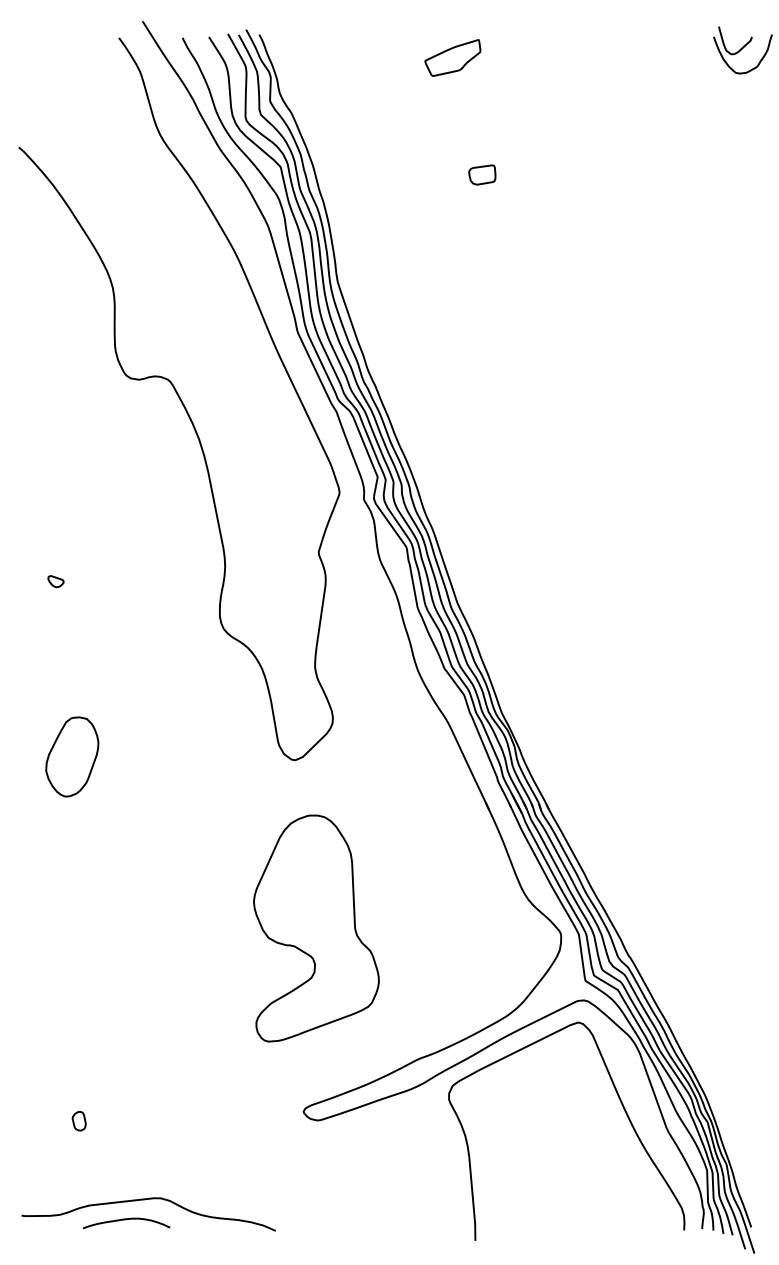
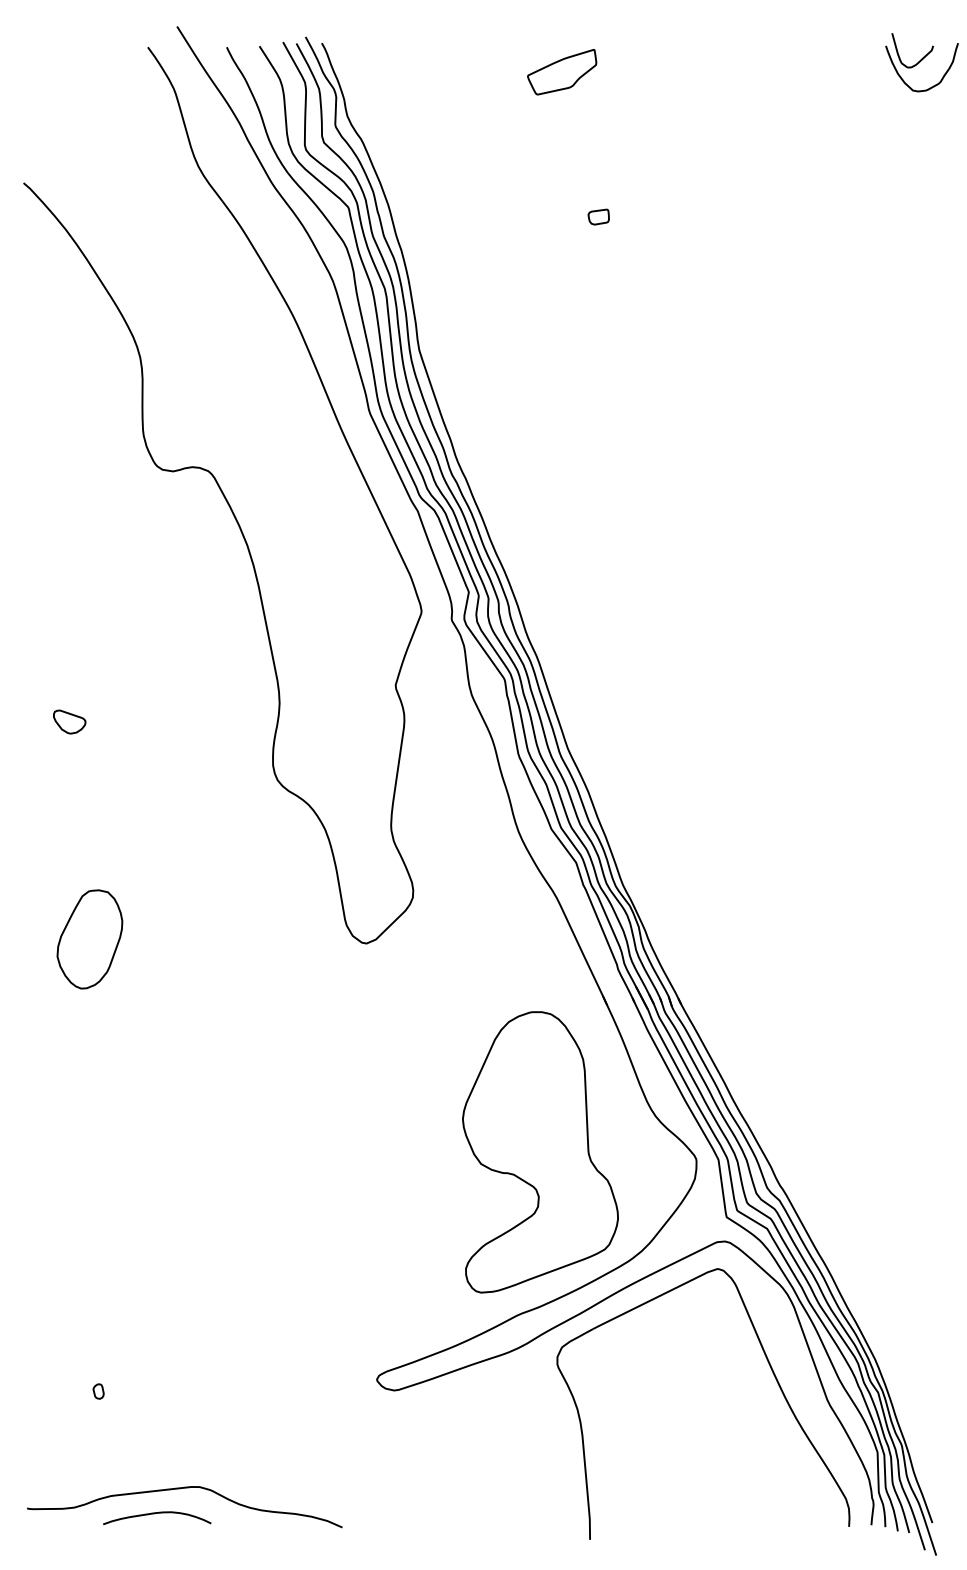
part: (482, 174) -> (598, 216), size x0.62
part: (55, 581) -> (69, 721), size x1.67
part: (316, 928) -> (540, 1152), moved
part: (79, 1121) -> (98, 1391), size x0.62

